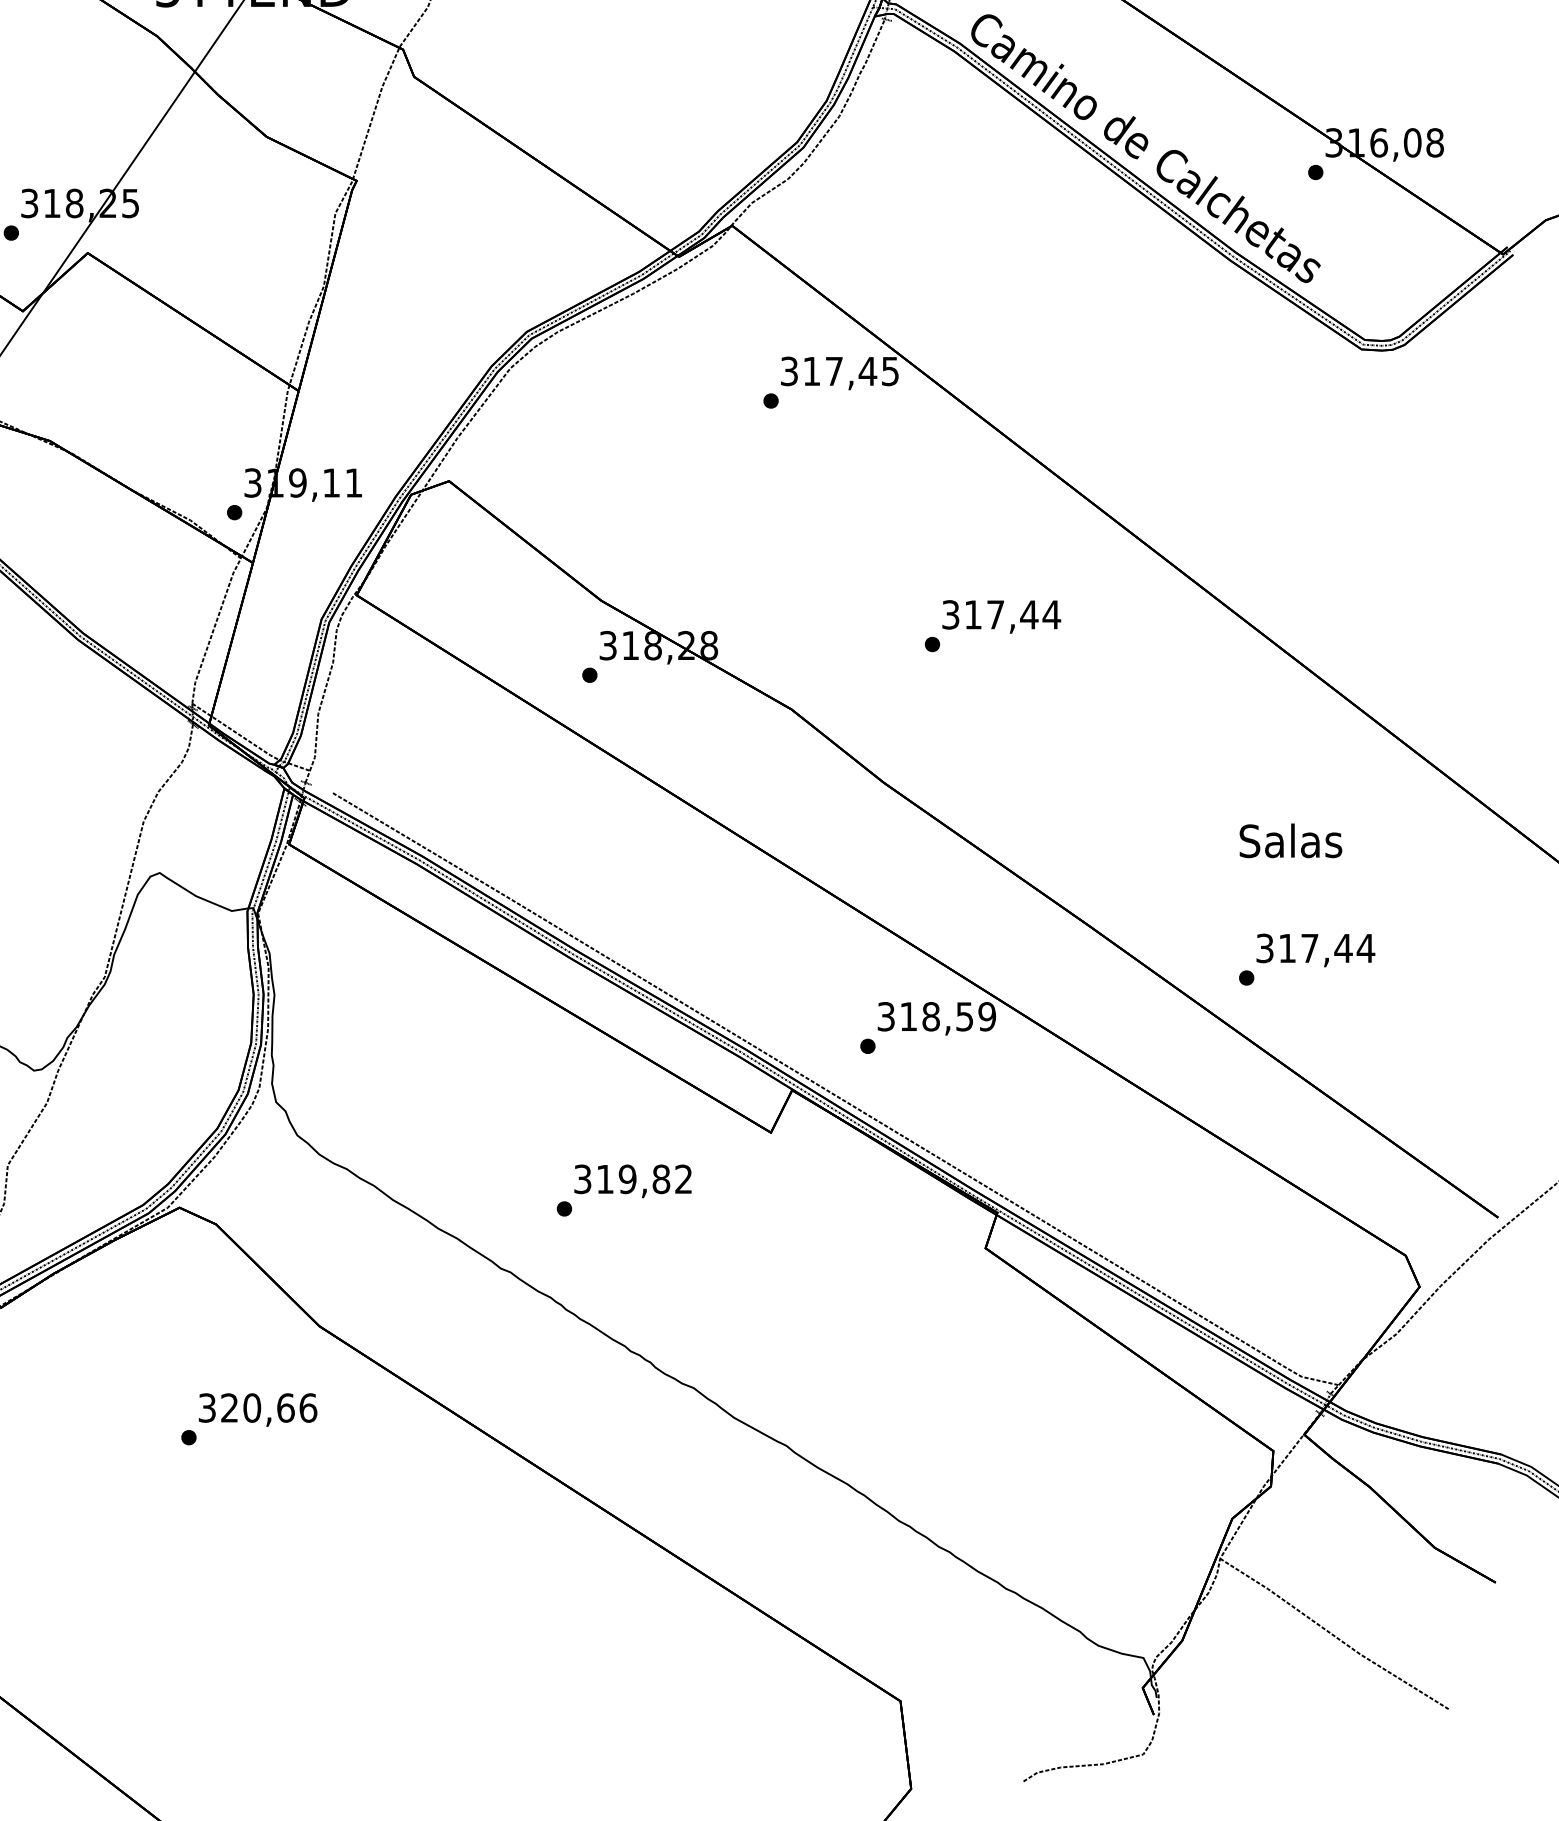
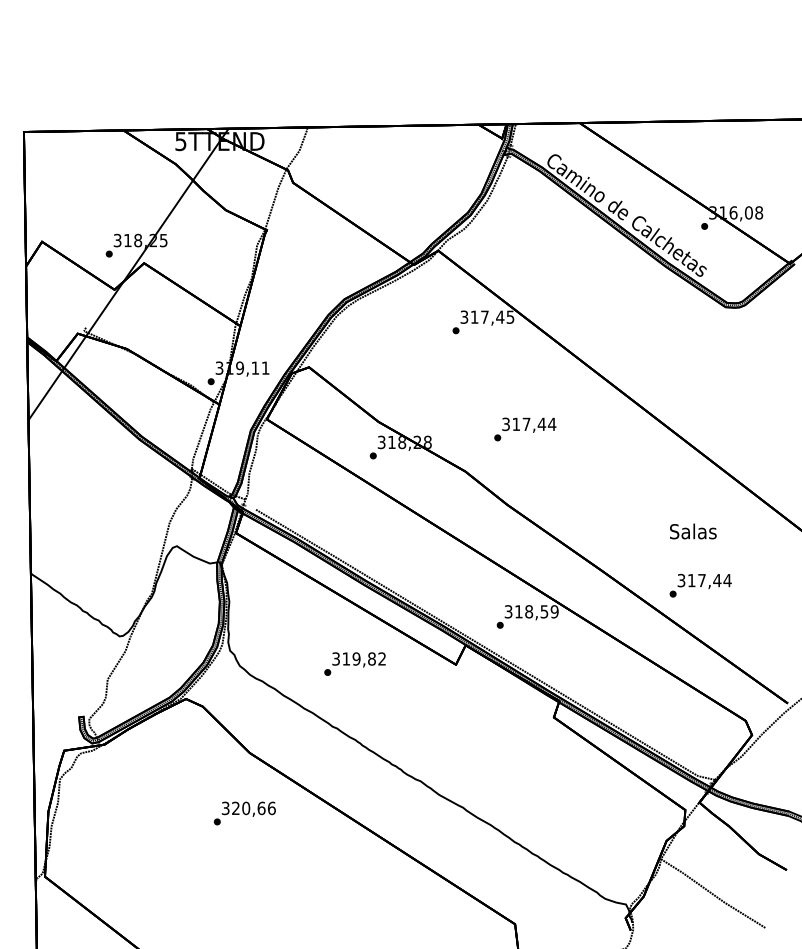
text: (993, 626) -> (525, 429), moved
text: (623, 1189) -> (354, 663), moved
text: (248, 1419) -> (244, 813), moved

